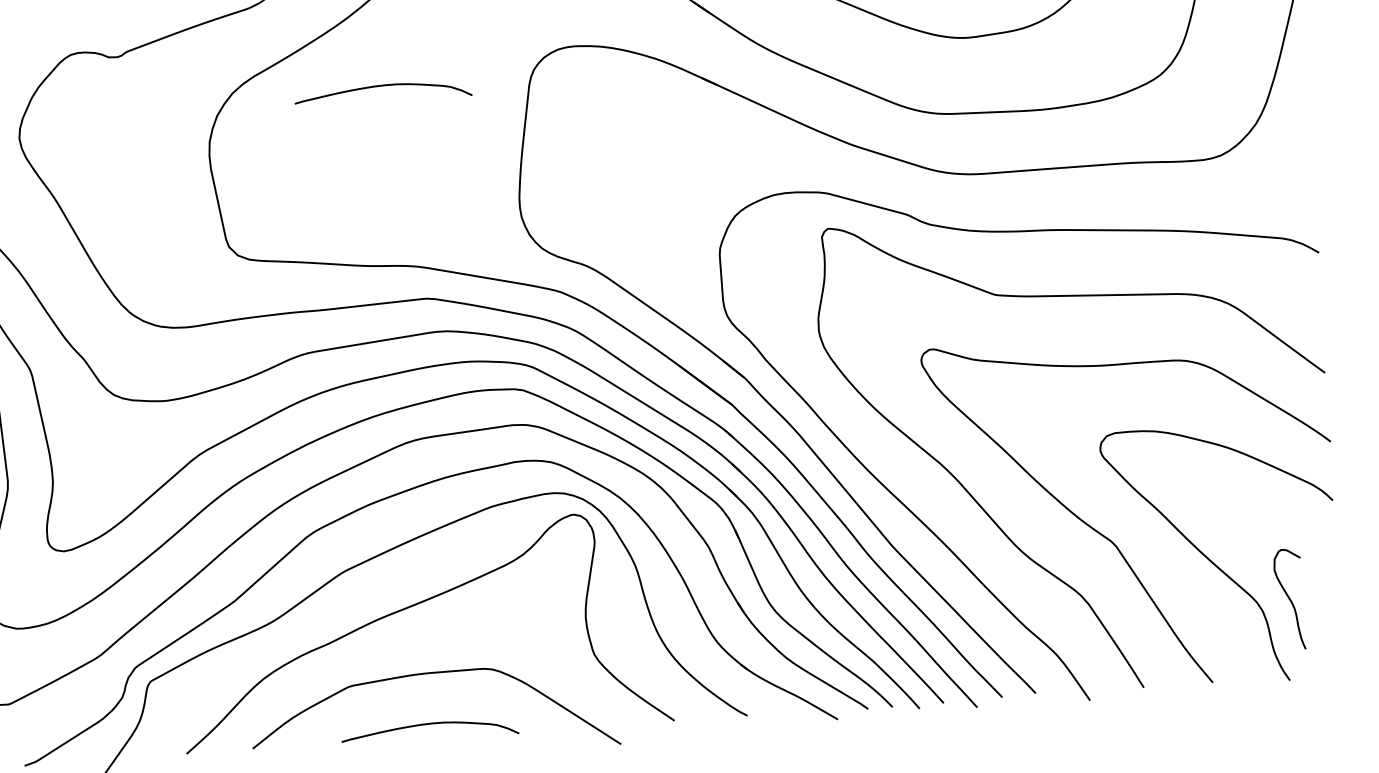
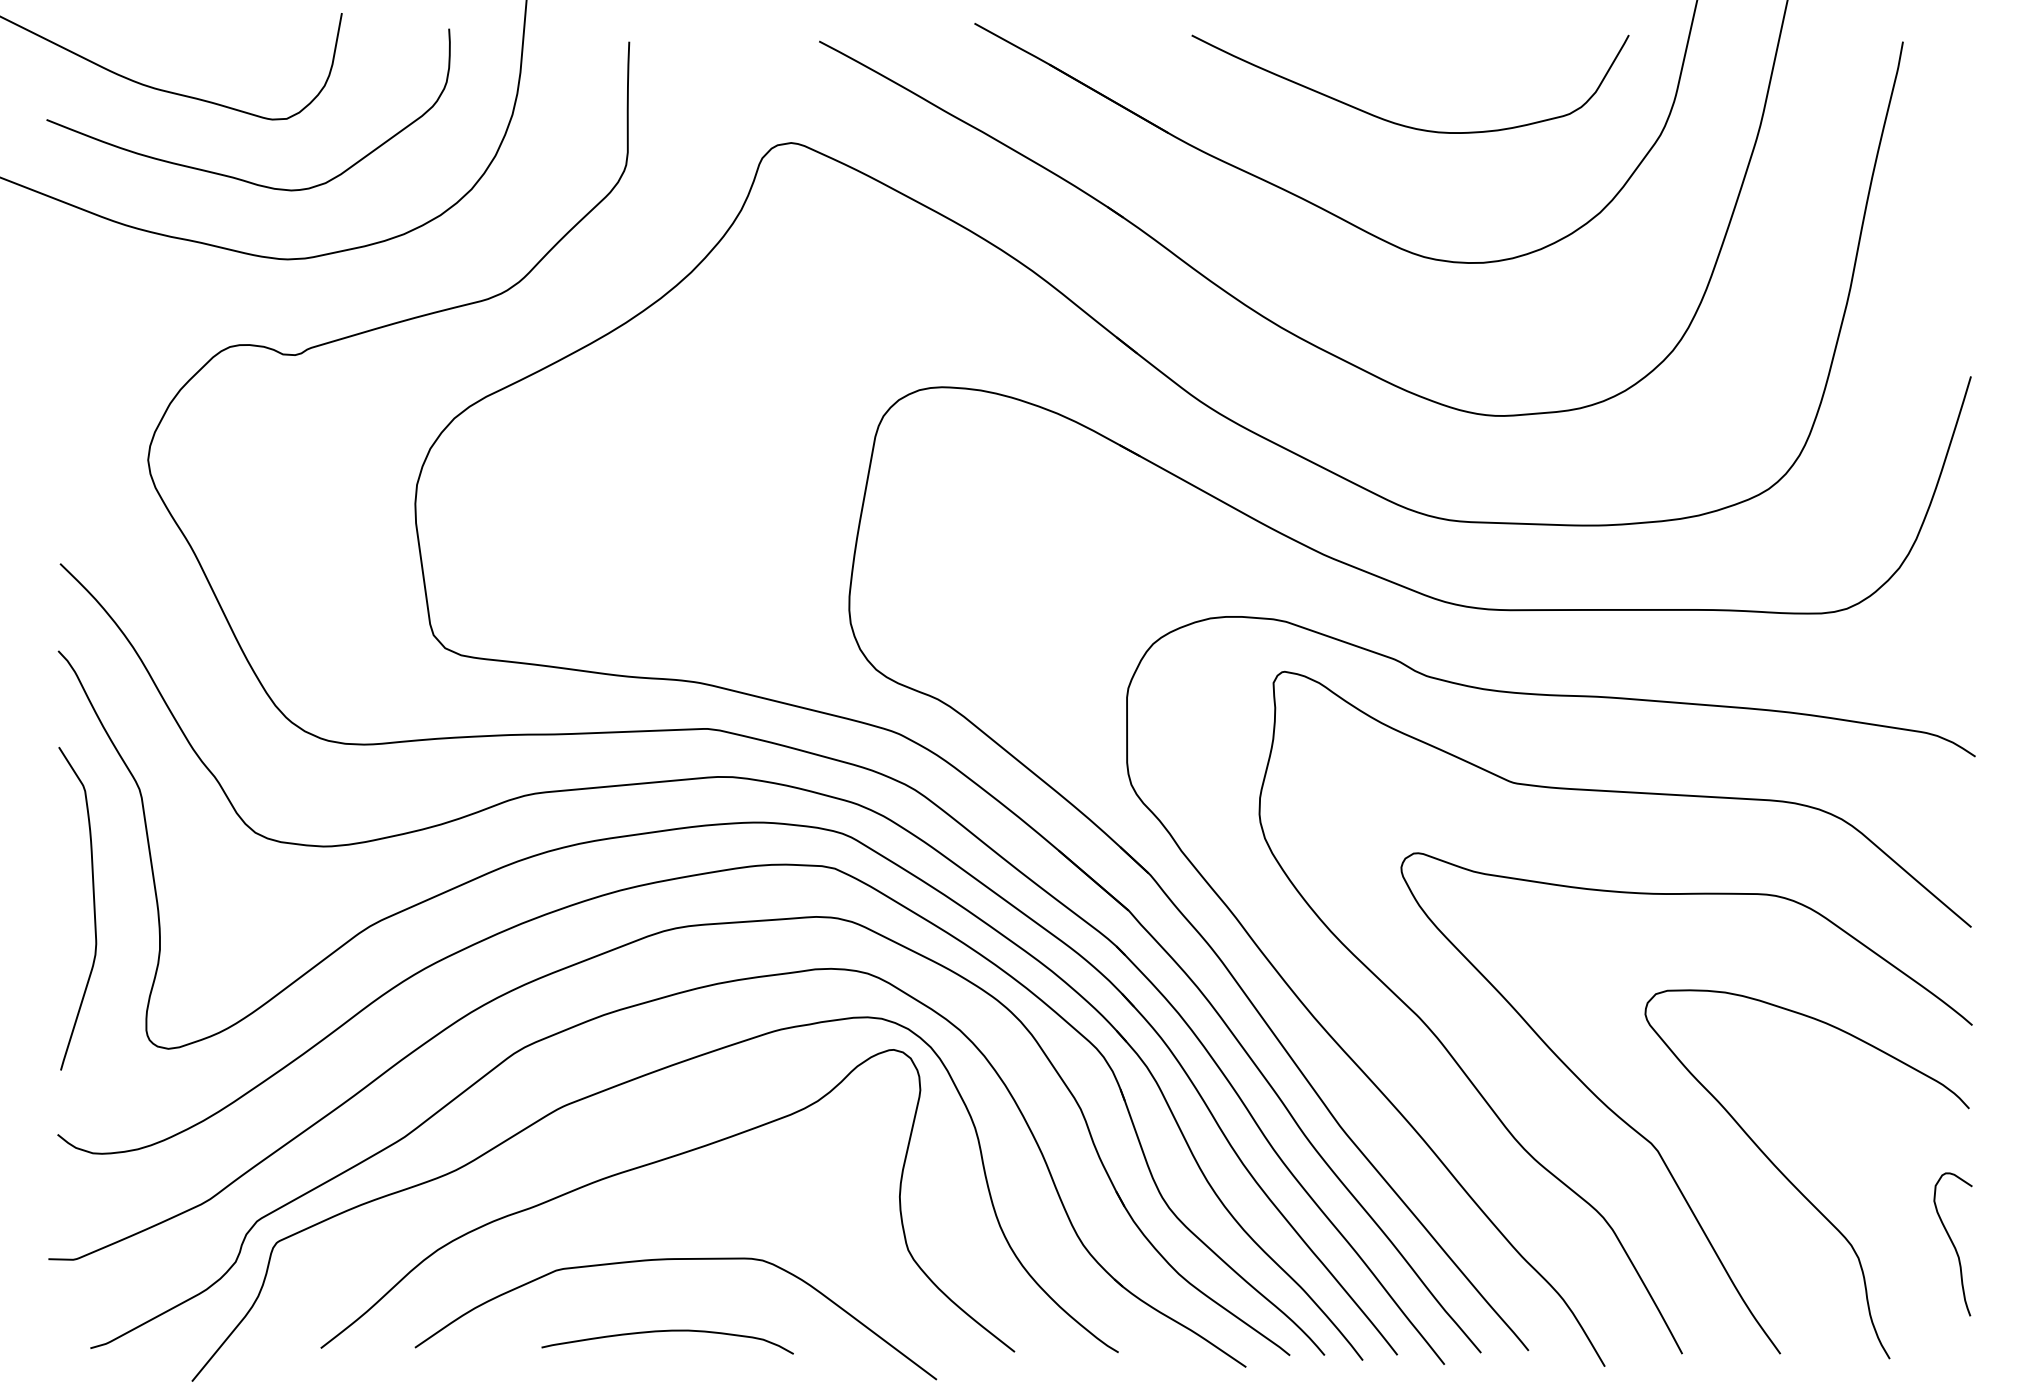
curve: (382, 86) -> (667, 423), removed
curve: (1289, 599) -> (1952, 1244), moved

